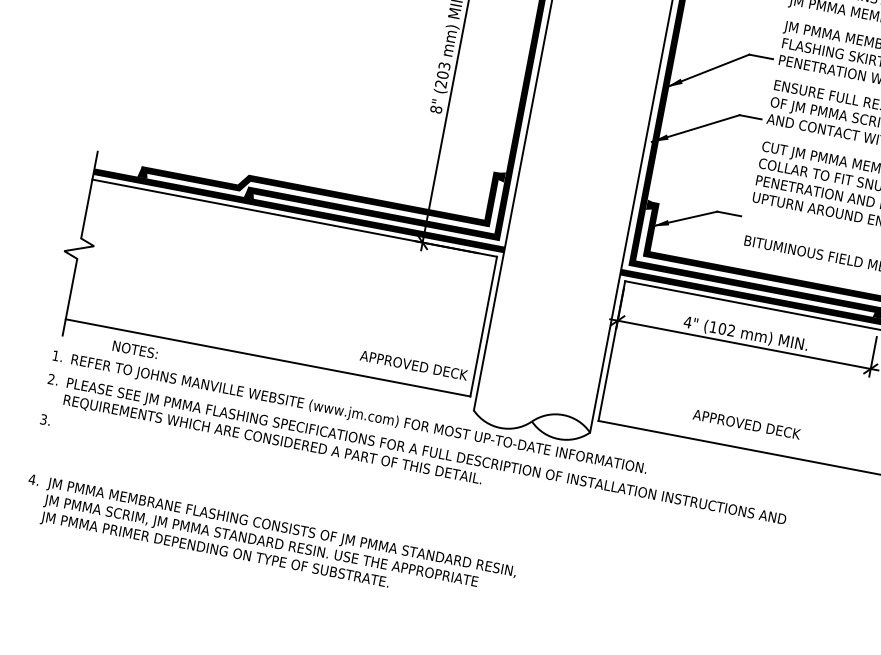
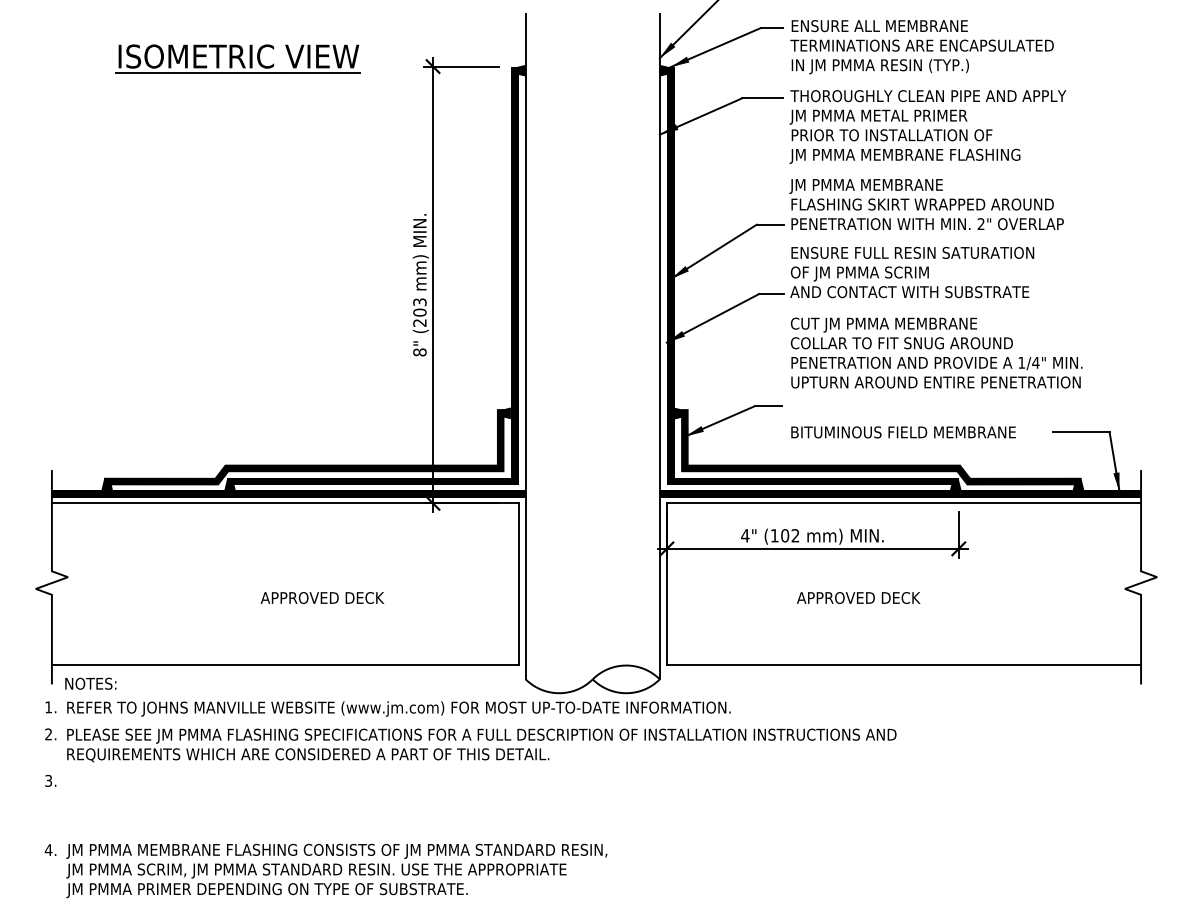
text: (135, 349) -> (90, 683), moved
text: (414, 365) -> (322, 597), moved
text: (746, 424) -> (858, 597), moved

